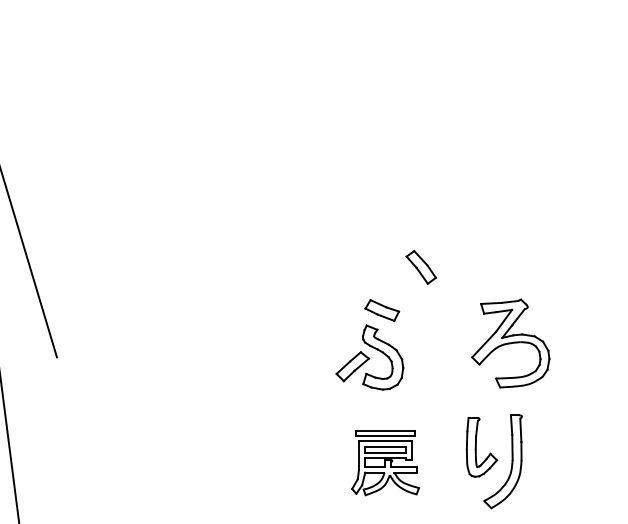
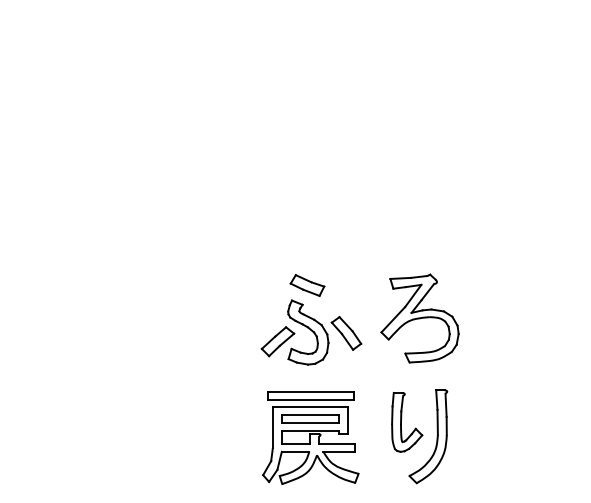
part: (420, 267) -> (345, 333), moved
part: (510, 343) -> (419, 318), moved
part: (385, 462) -> (310, 437), size x1.43

